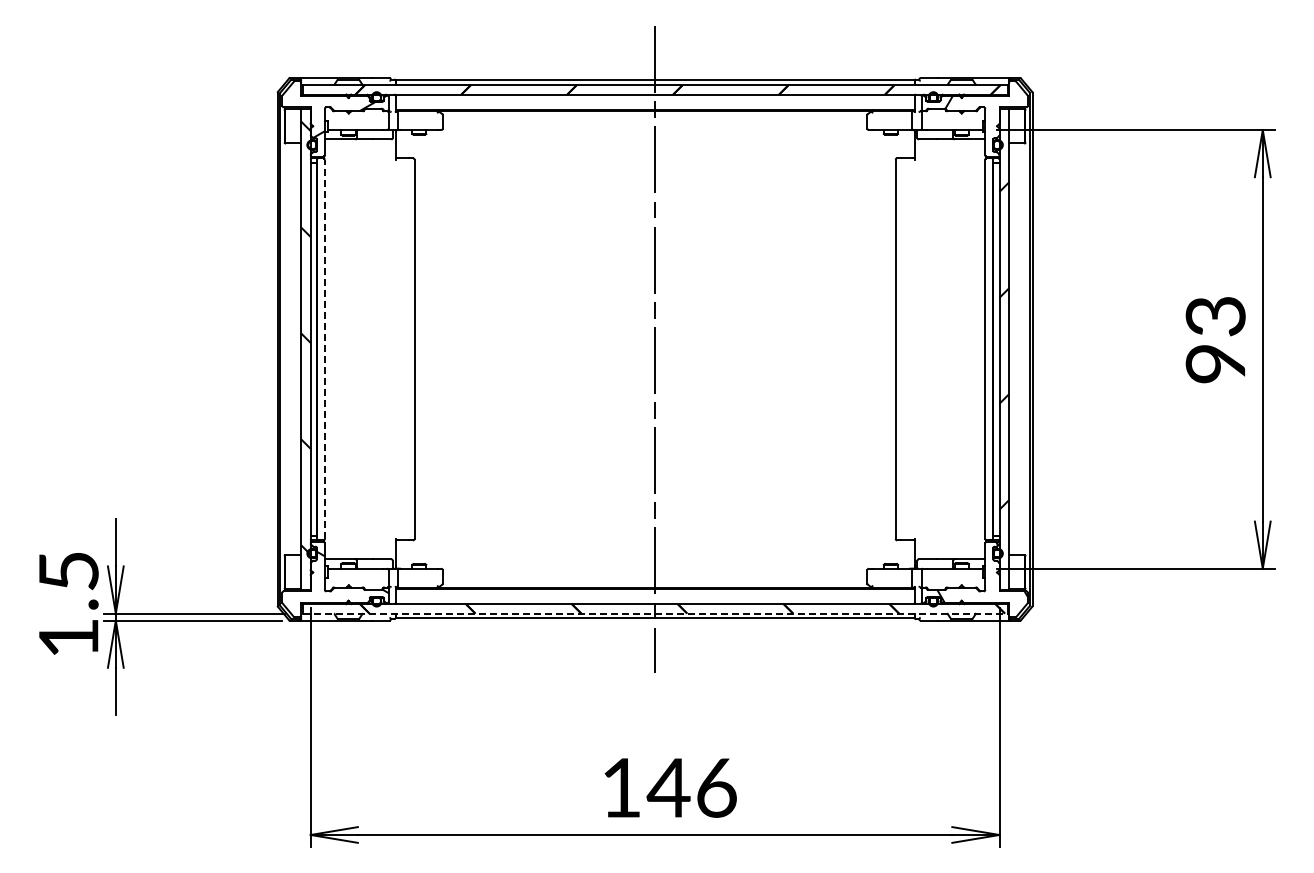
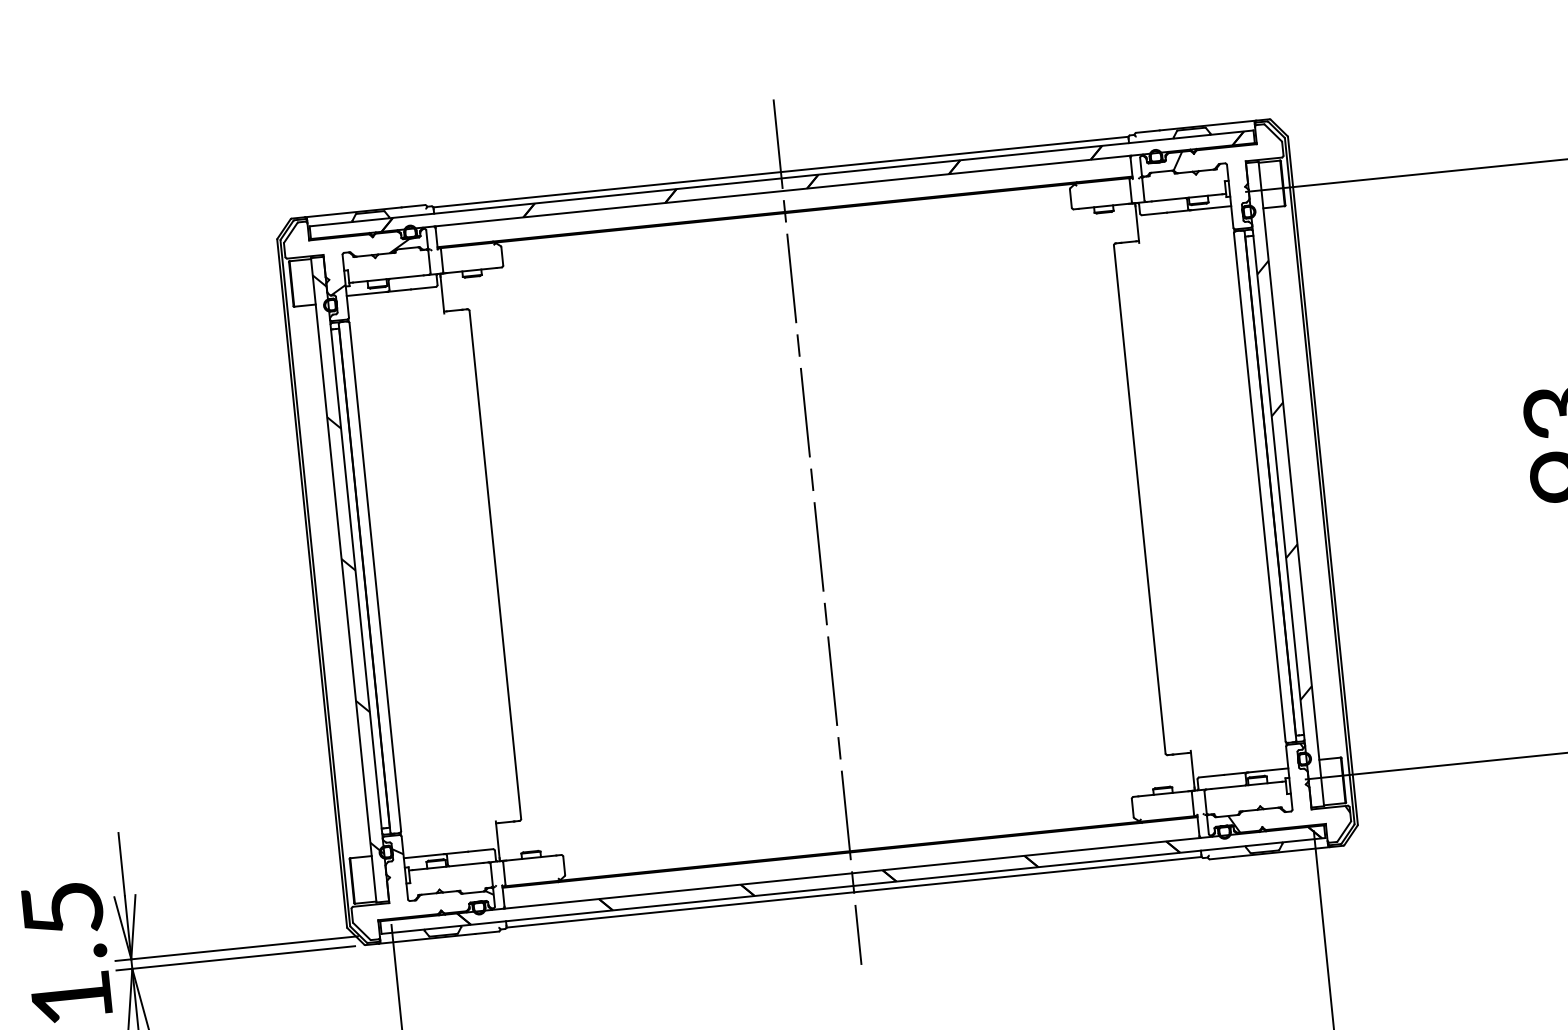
line: (324, 349) -> (374, 577), dashed -> solid
line: (655, 613) -> (854, 885), dashed -> solid

